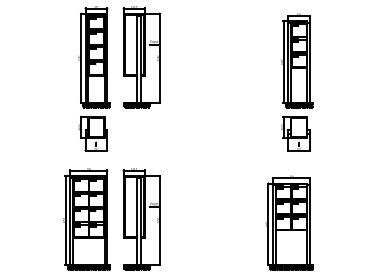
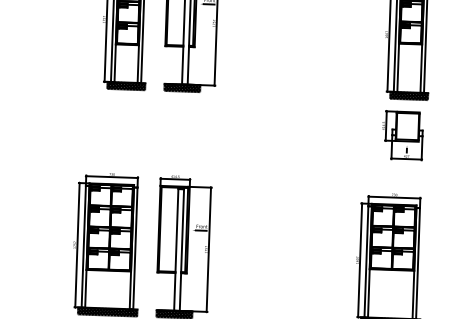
part: (93, 133) -> (120, 125), removed

